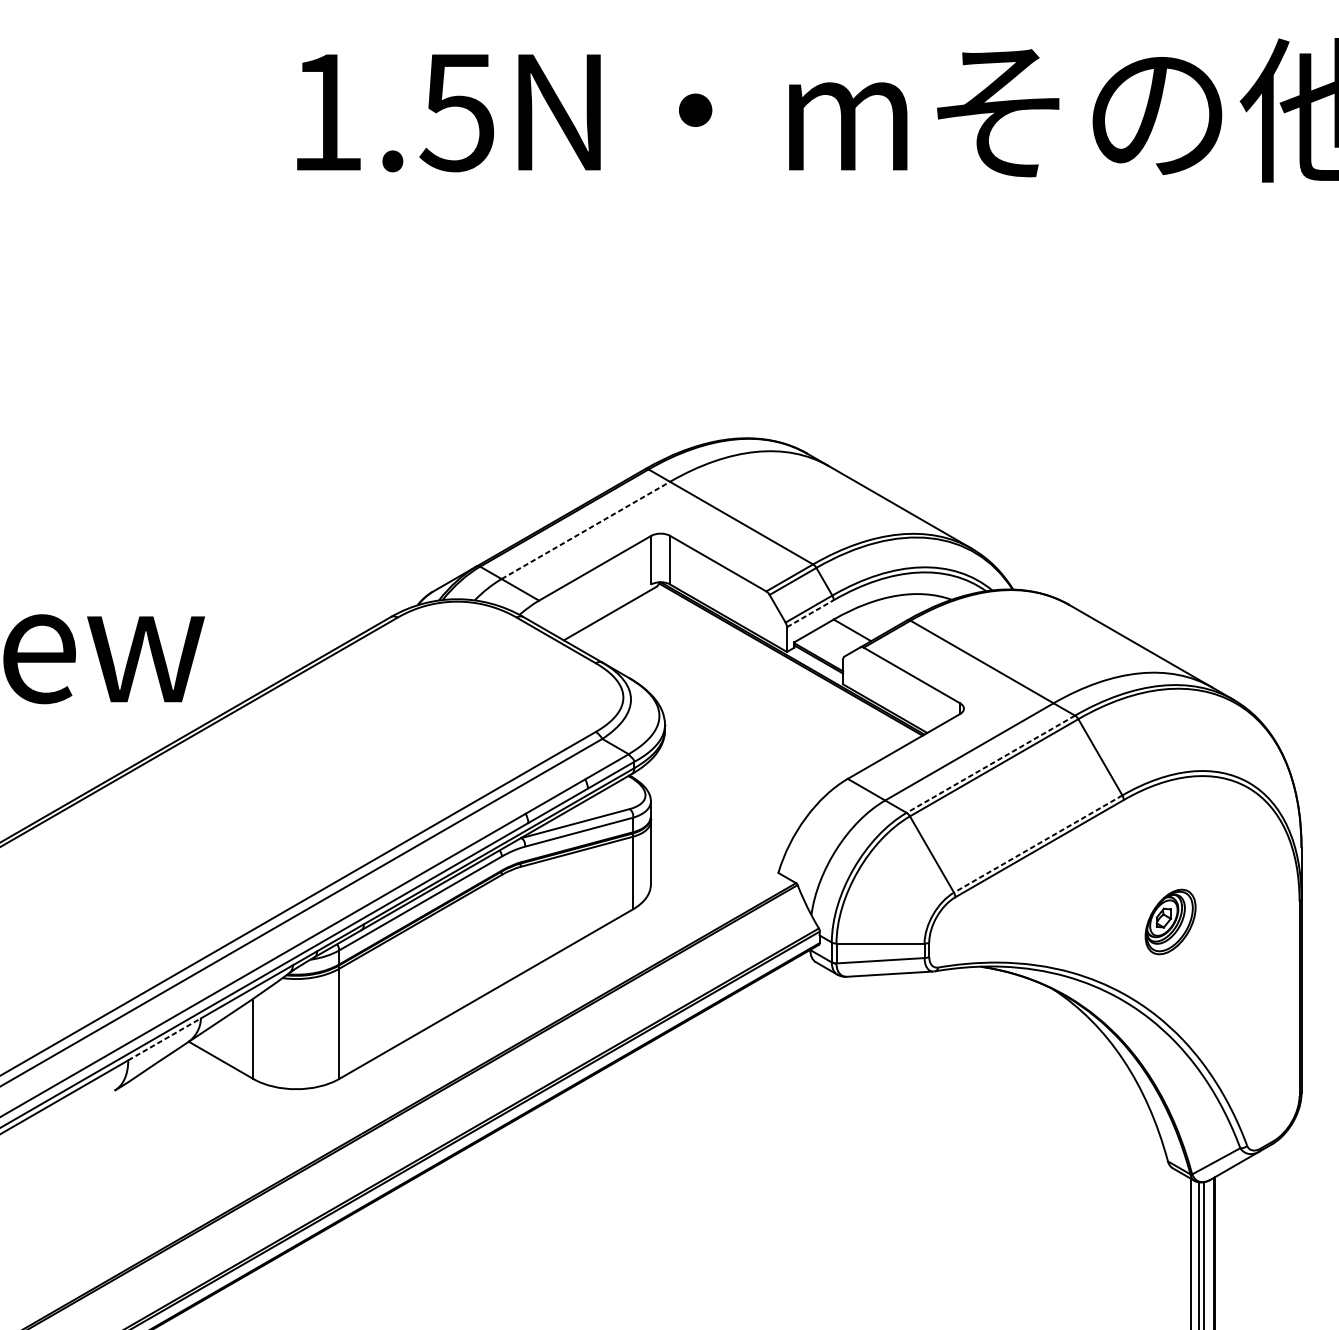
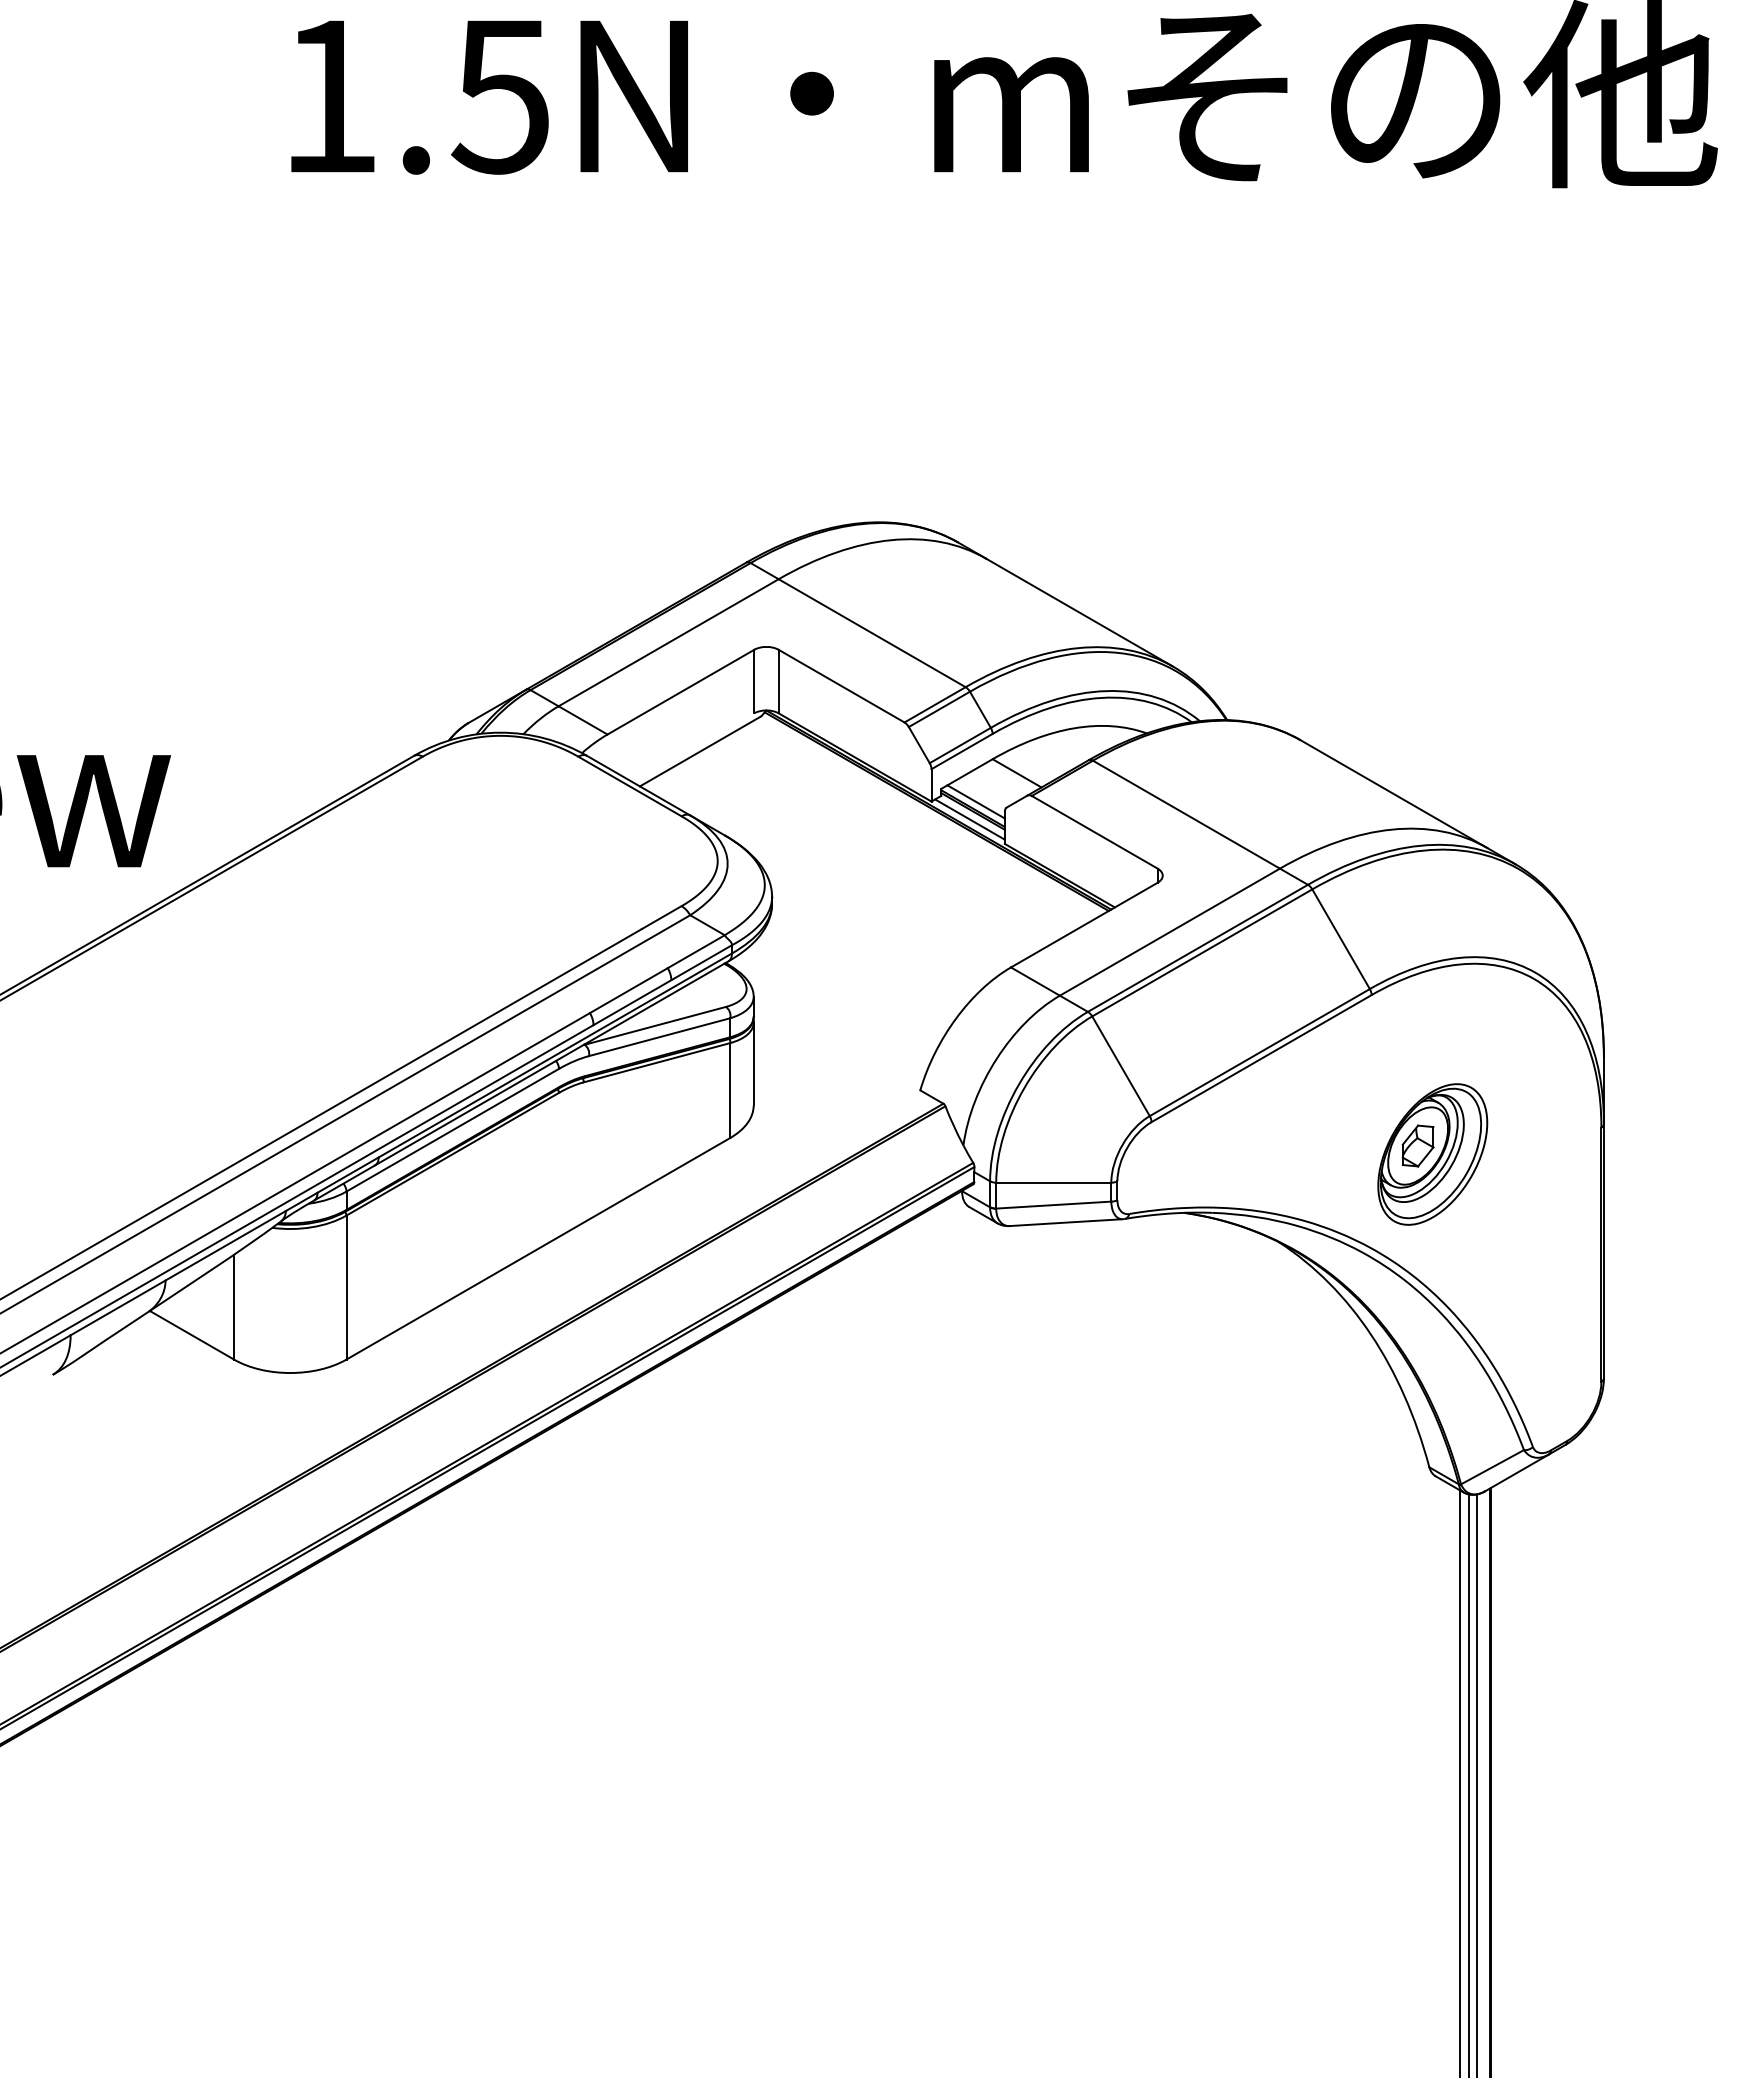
line: (586, 530) -> (669, 642), dashed -> solid
line: (810, 613) -> (962, 751), dashed -> solid
line: (820, 651) -> (975, 801), added
line: (816, 665) -> (969, 819), added
line: (990, 764) -> (1197, 948), dashed -> solid
line: (1037, 843) -> (1259, 1052), dashed -> solid
part: (1170, 922) -> (1432, 1154), size x1.67
line: (164, 1039) -> (118, 1307), dashed -> solid

